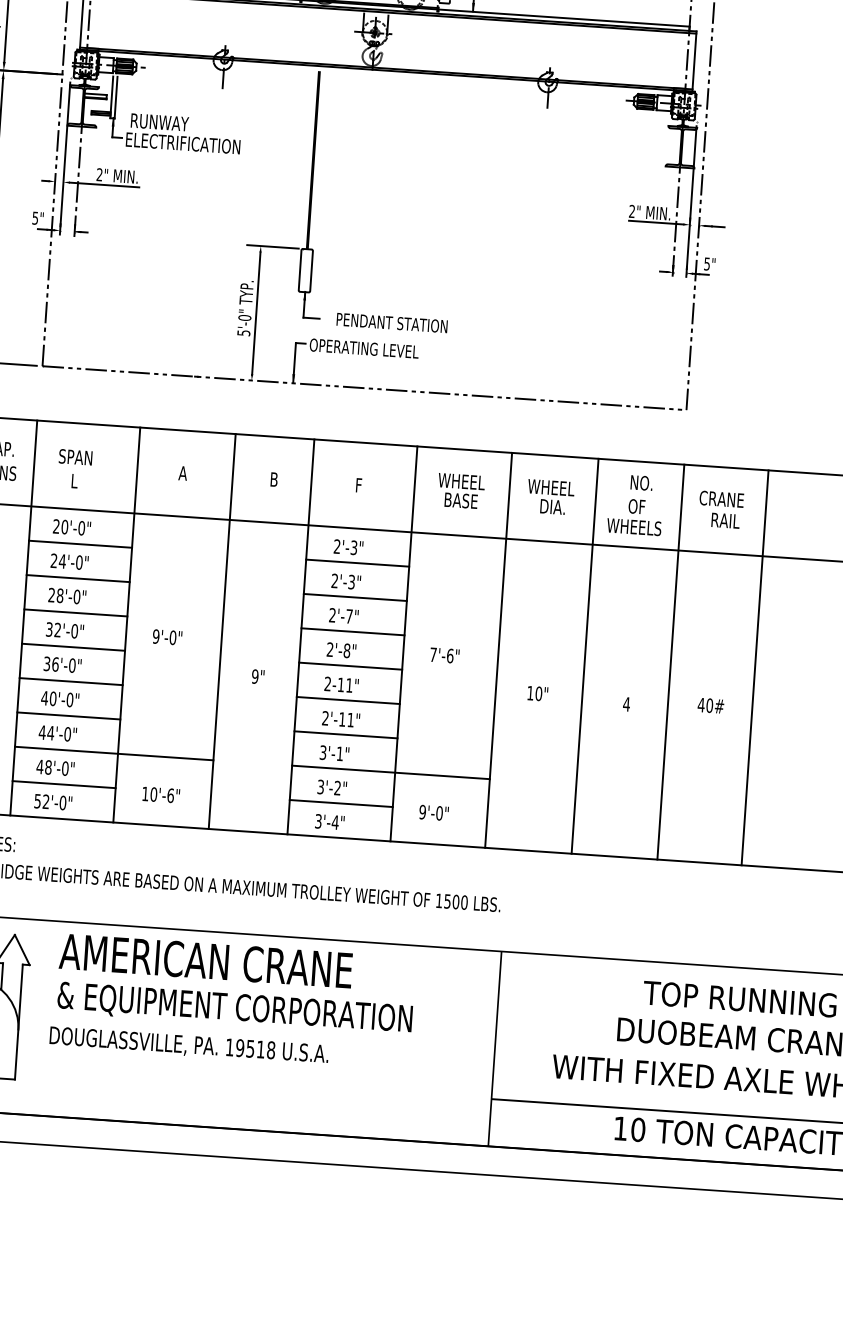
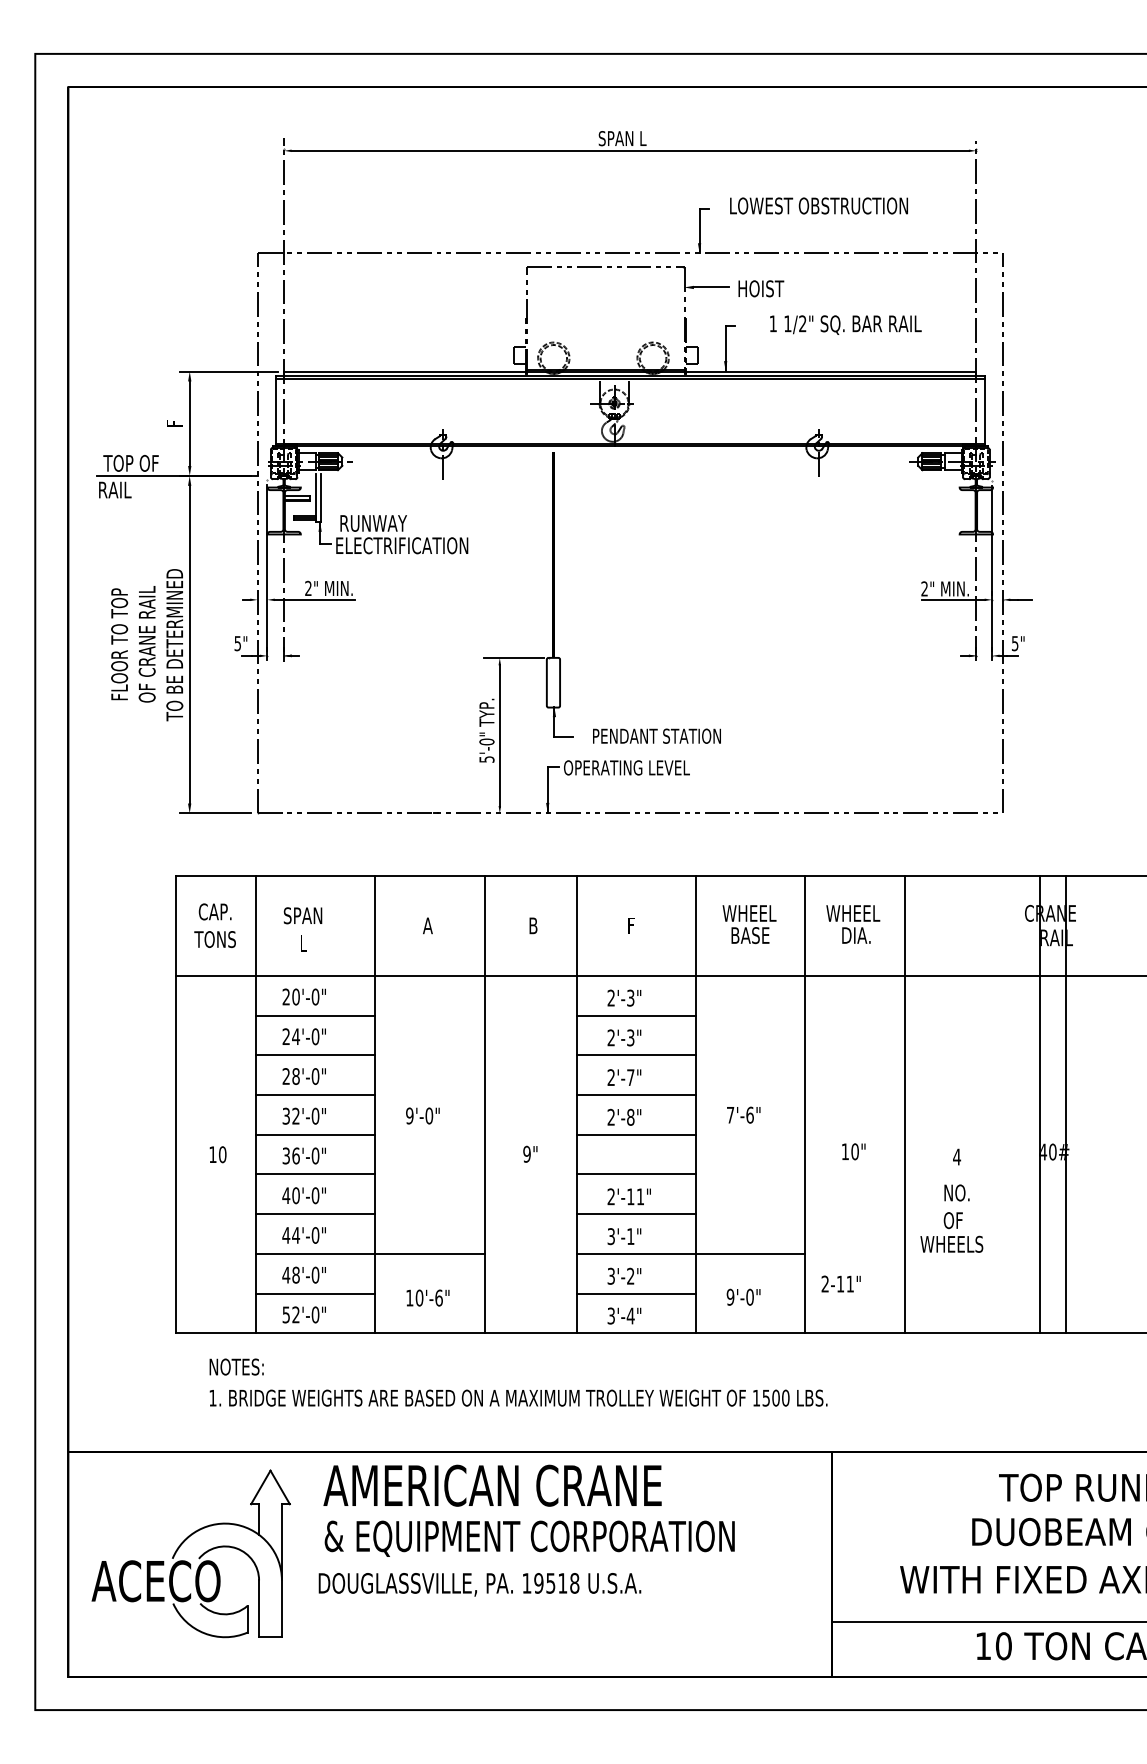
text: (635, 504) -> (951, 1218), moved
line: (670, 661) -> (1065, 1104), moved
line: (755, 667) -> (1040, 1104), moved
text: (341, 684) -> (840, 1283), moved

